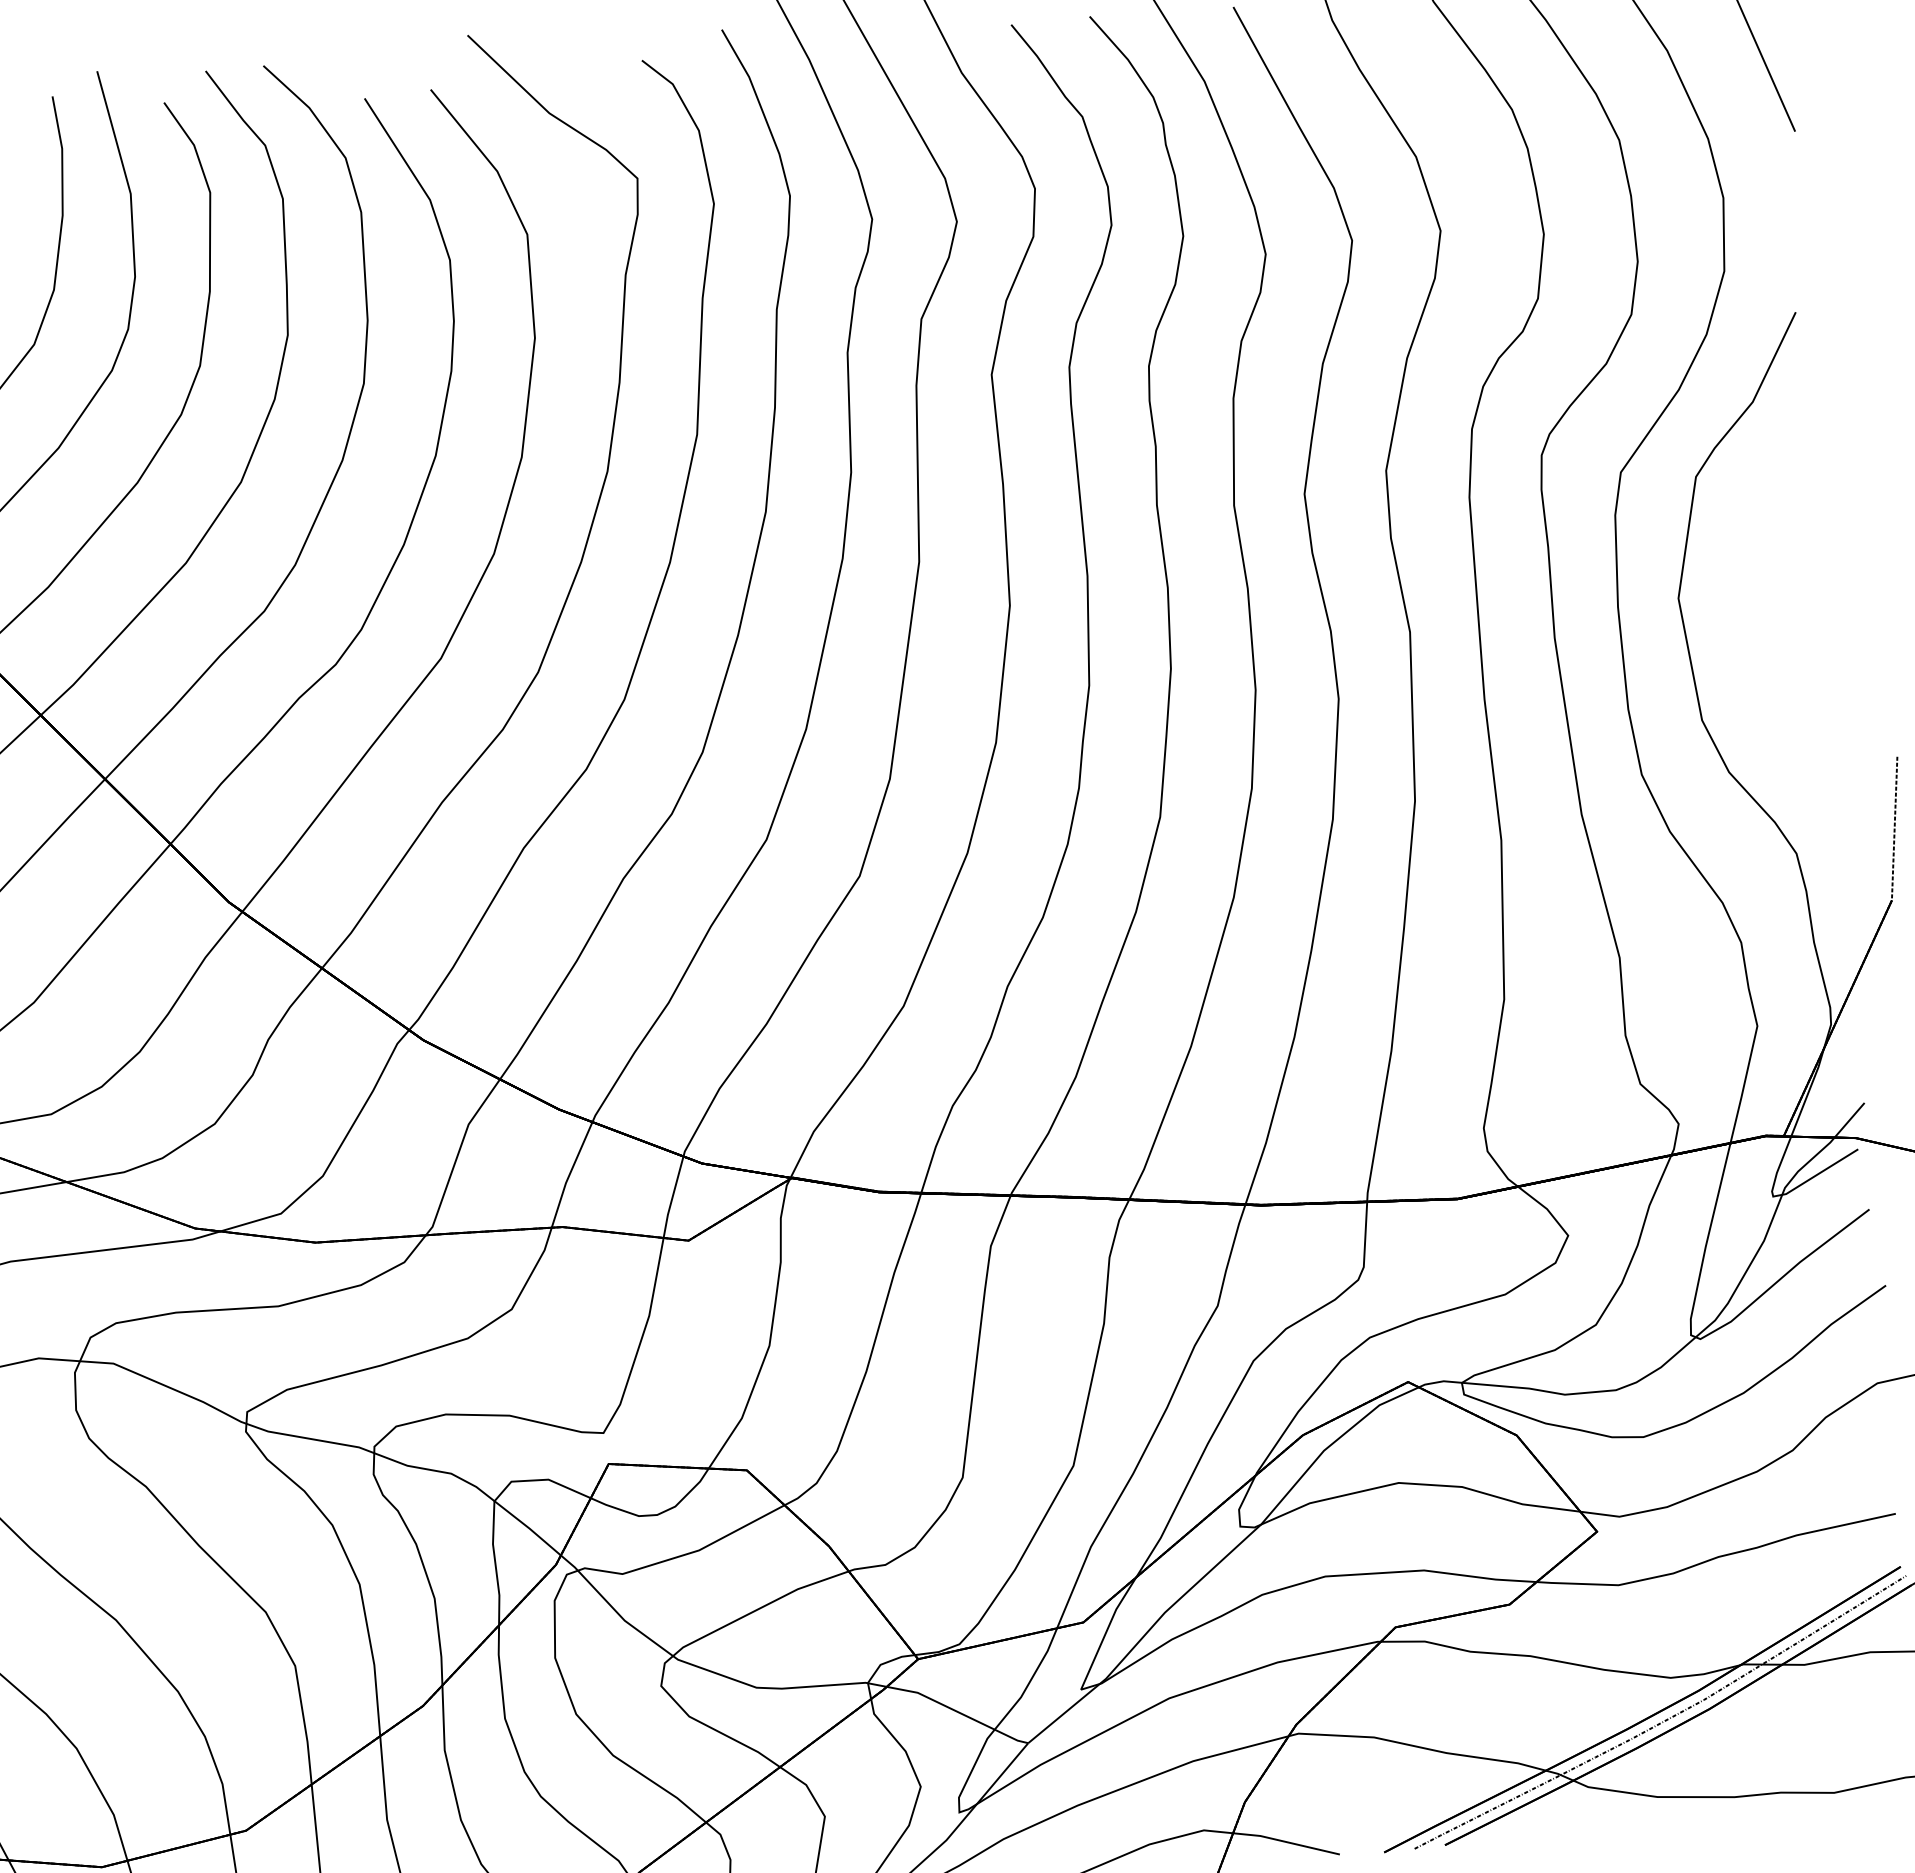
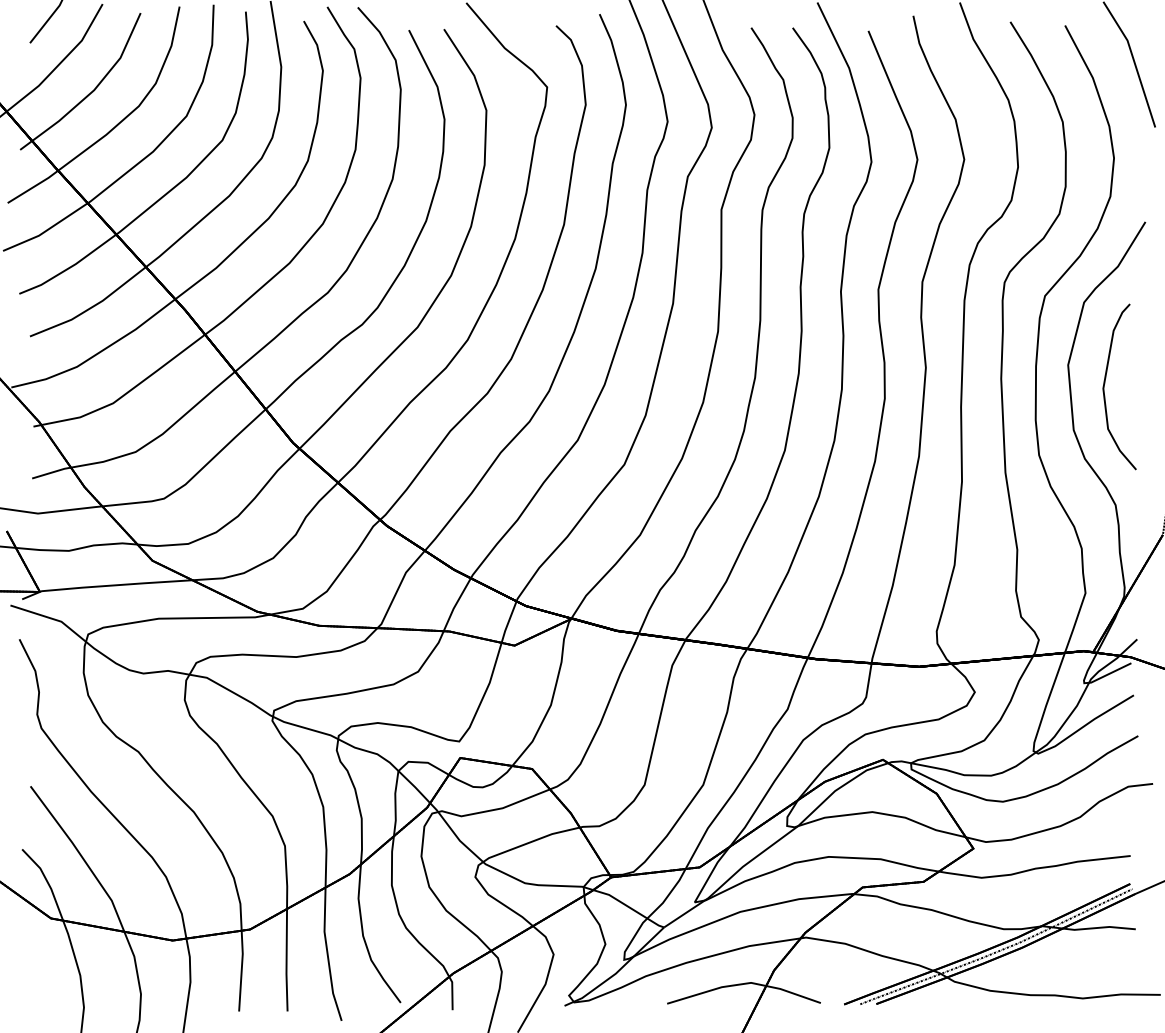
part: (1752, 625) -> (1105, 383), added

